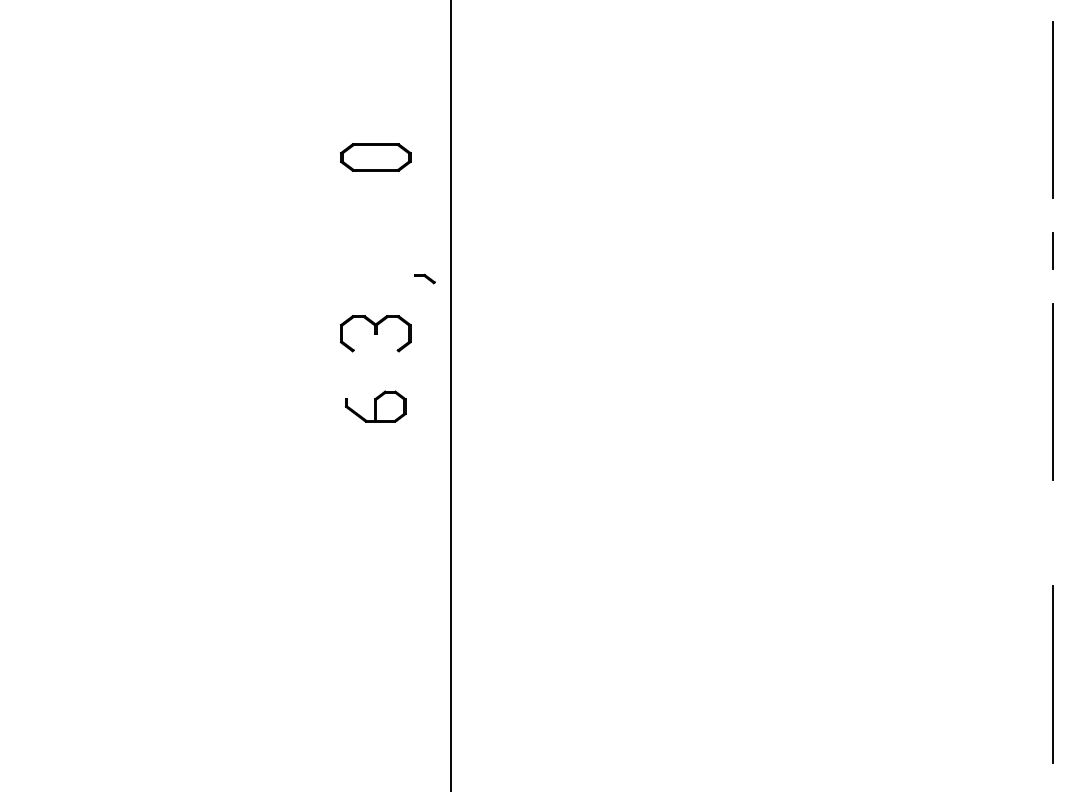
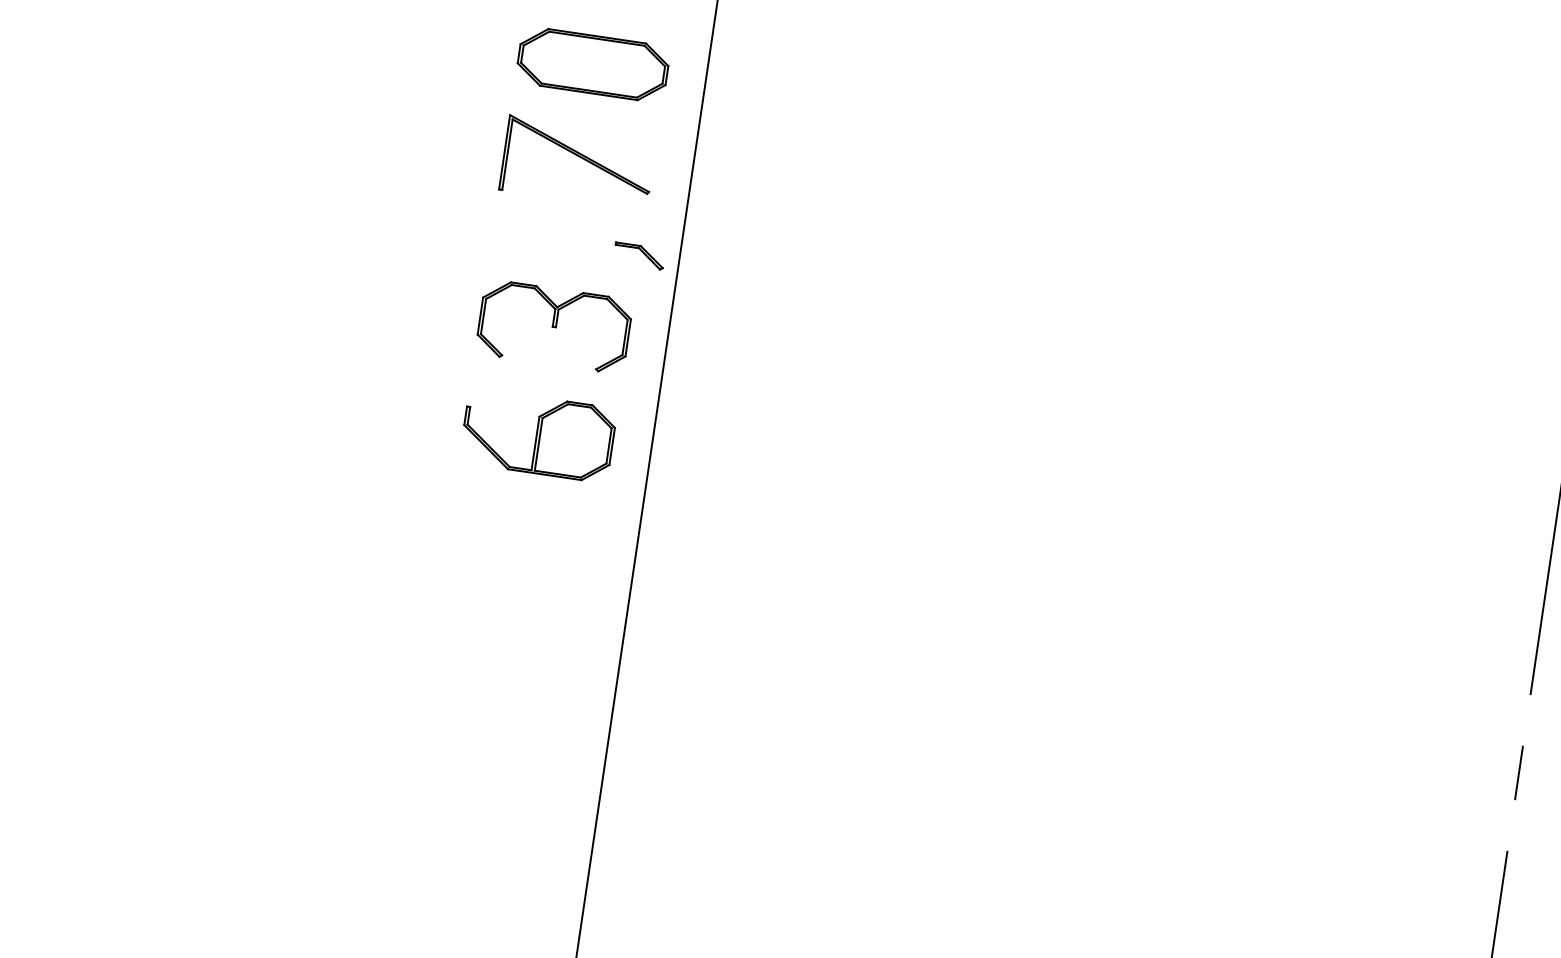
part: (375, 157) -> (592, 64), size x1.43
part: (375, 223) -> (578, 162), added
part: (424, 278) -> (639, 255), size x1.67
part: (375, 333) -> (554, 326), size x1.43
part: (375, 406) -> (538, 435), size x1.67
line: (1053, 533) -> (1519, 773), added

